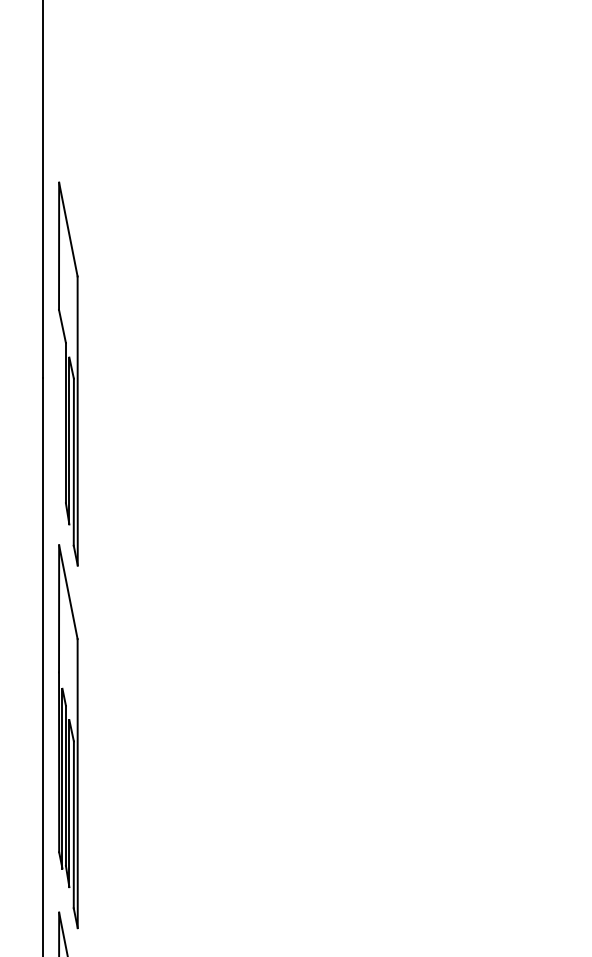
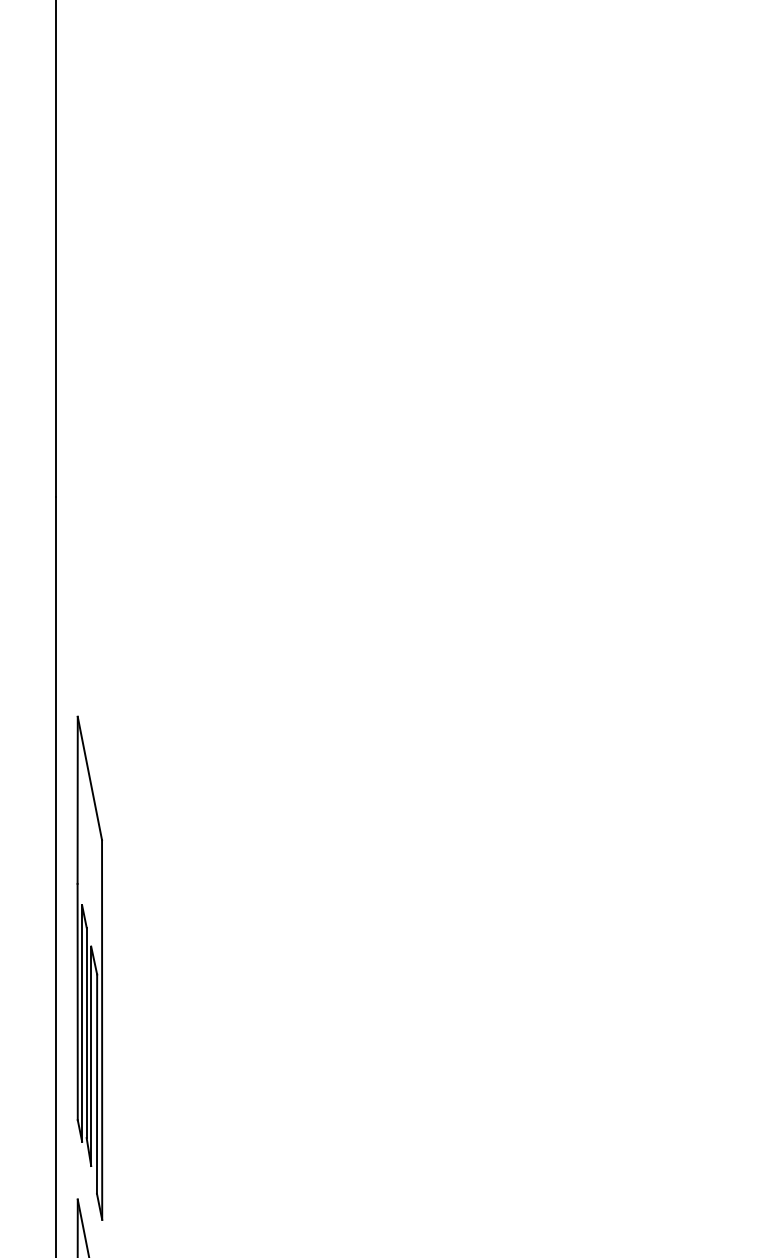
part: (68, 373) -> (89, 491), removed

